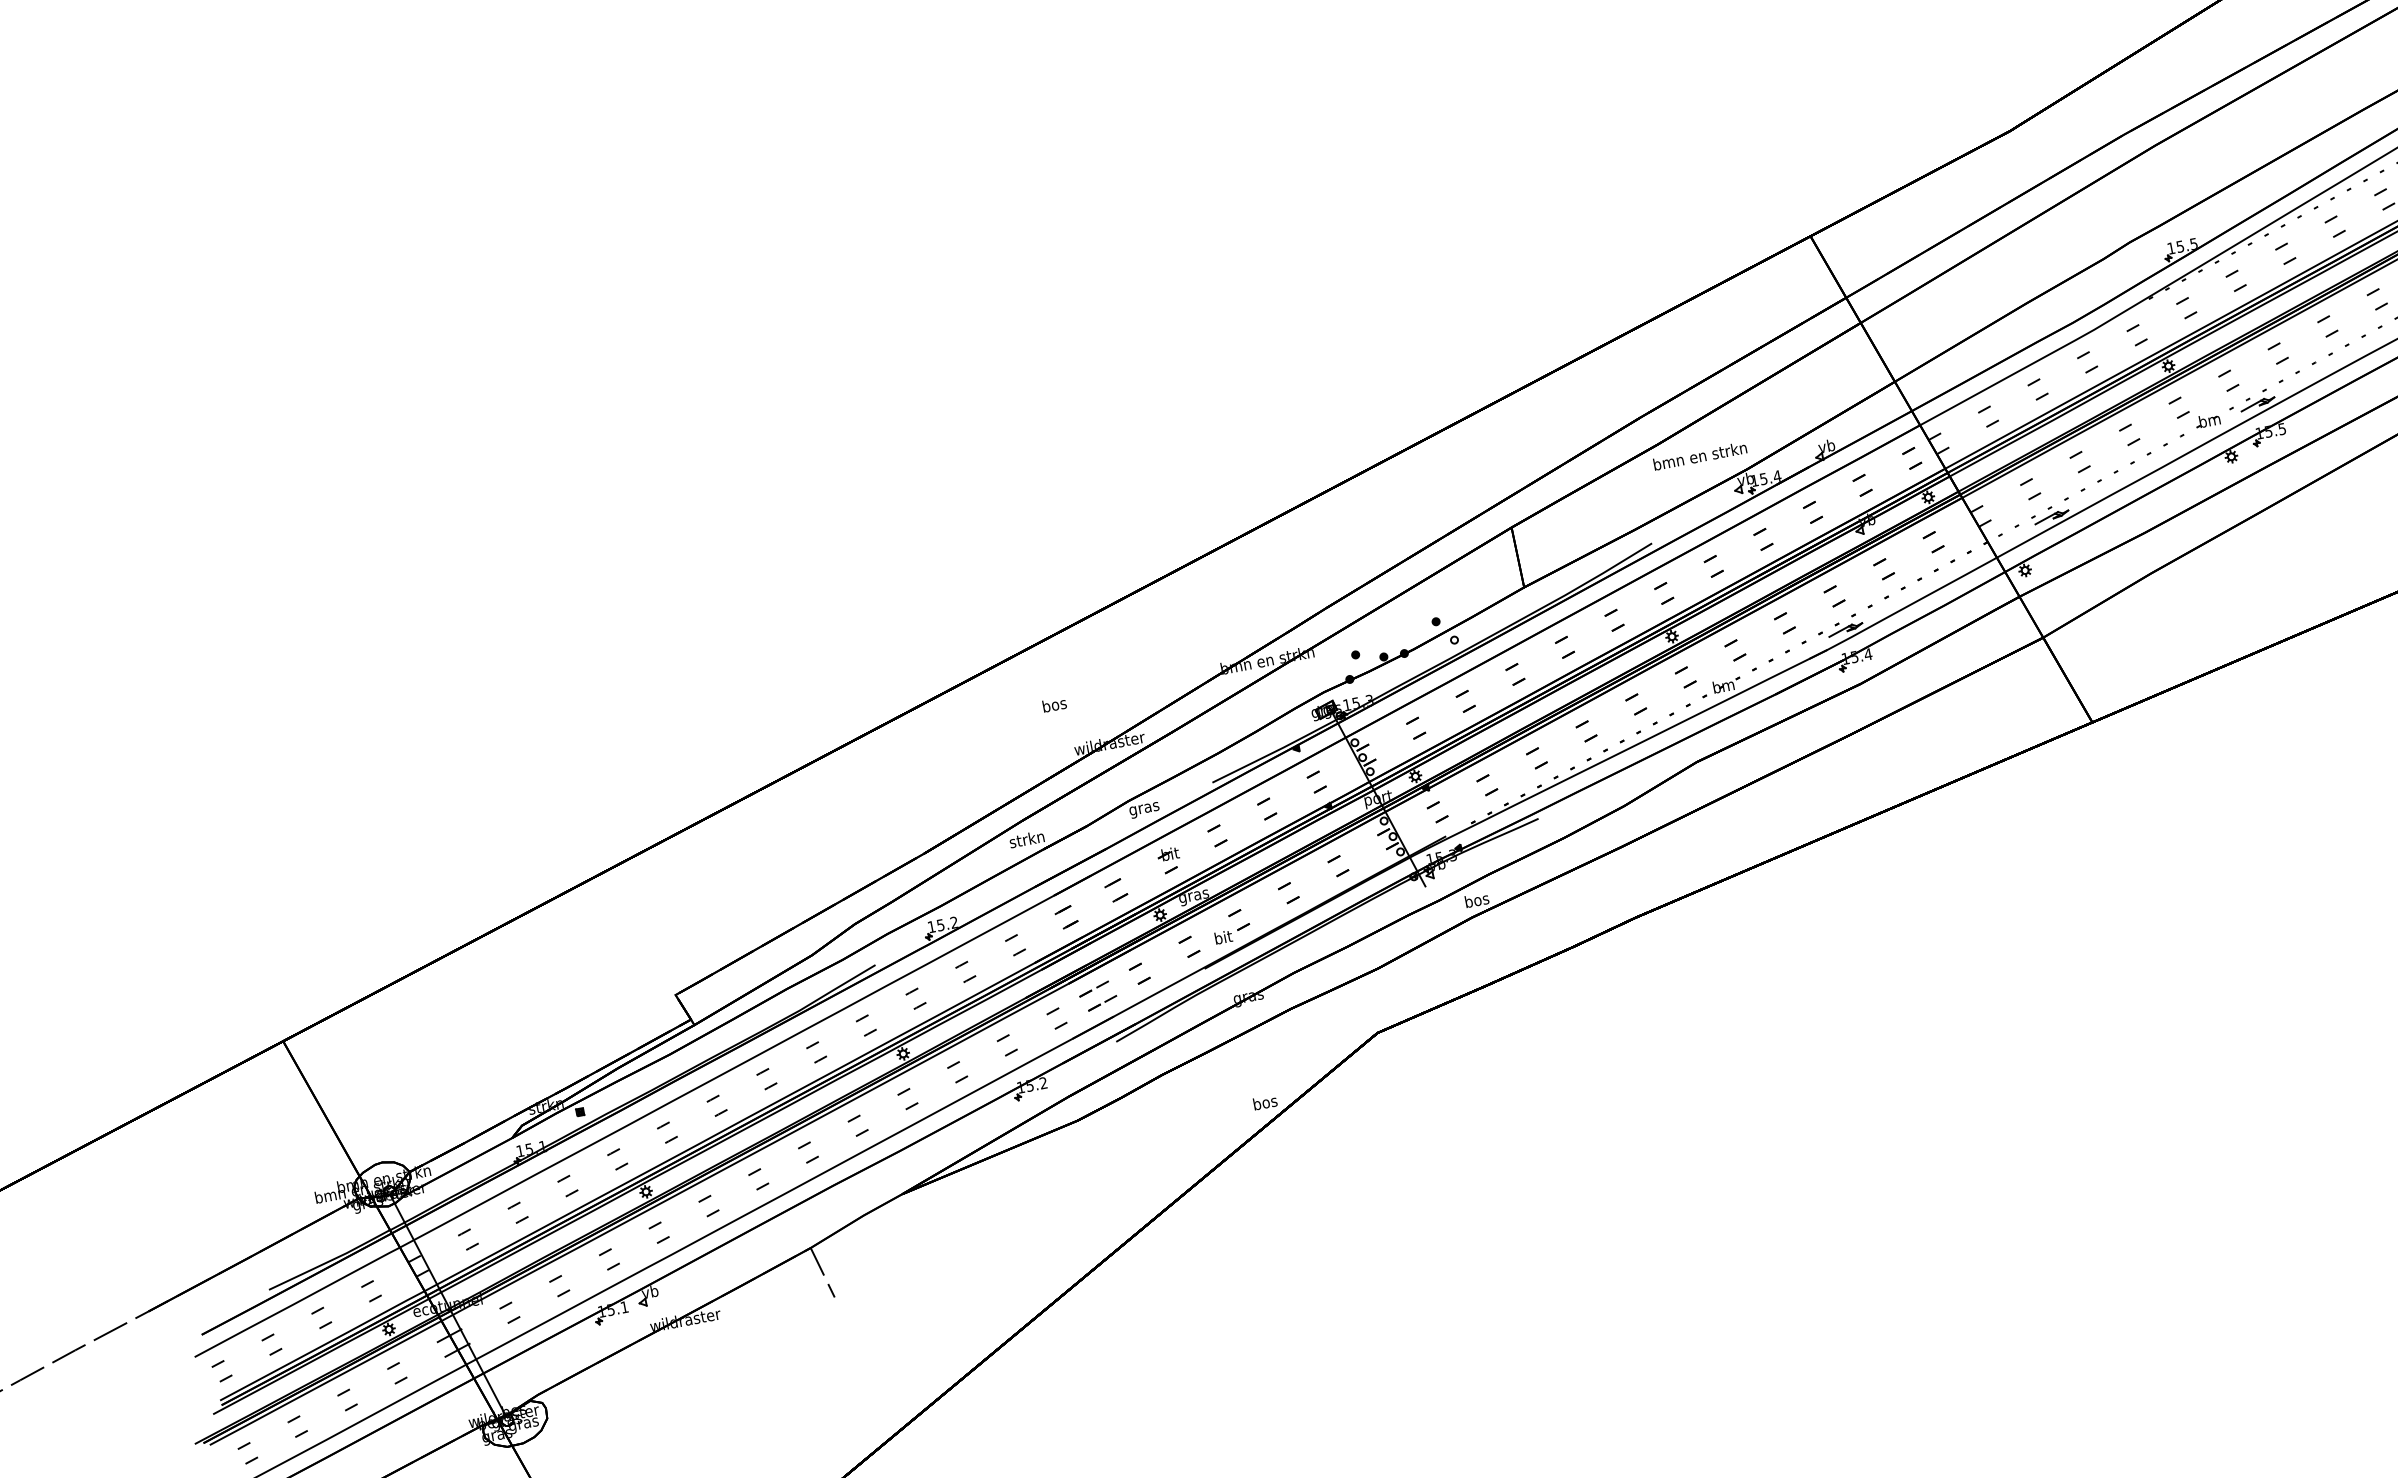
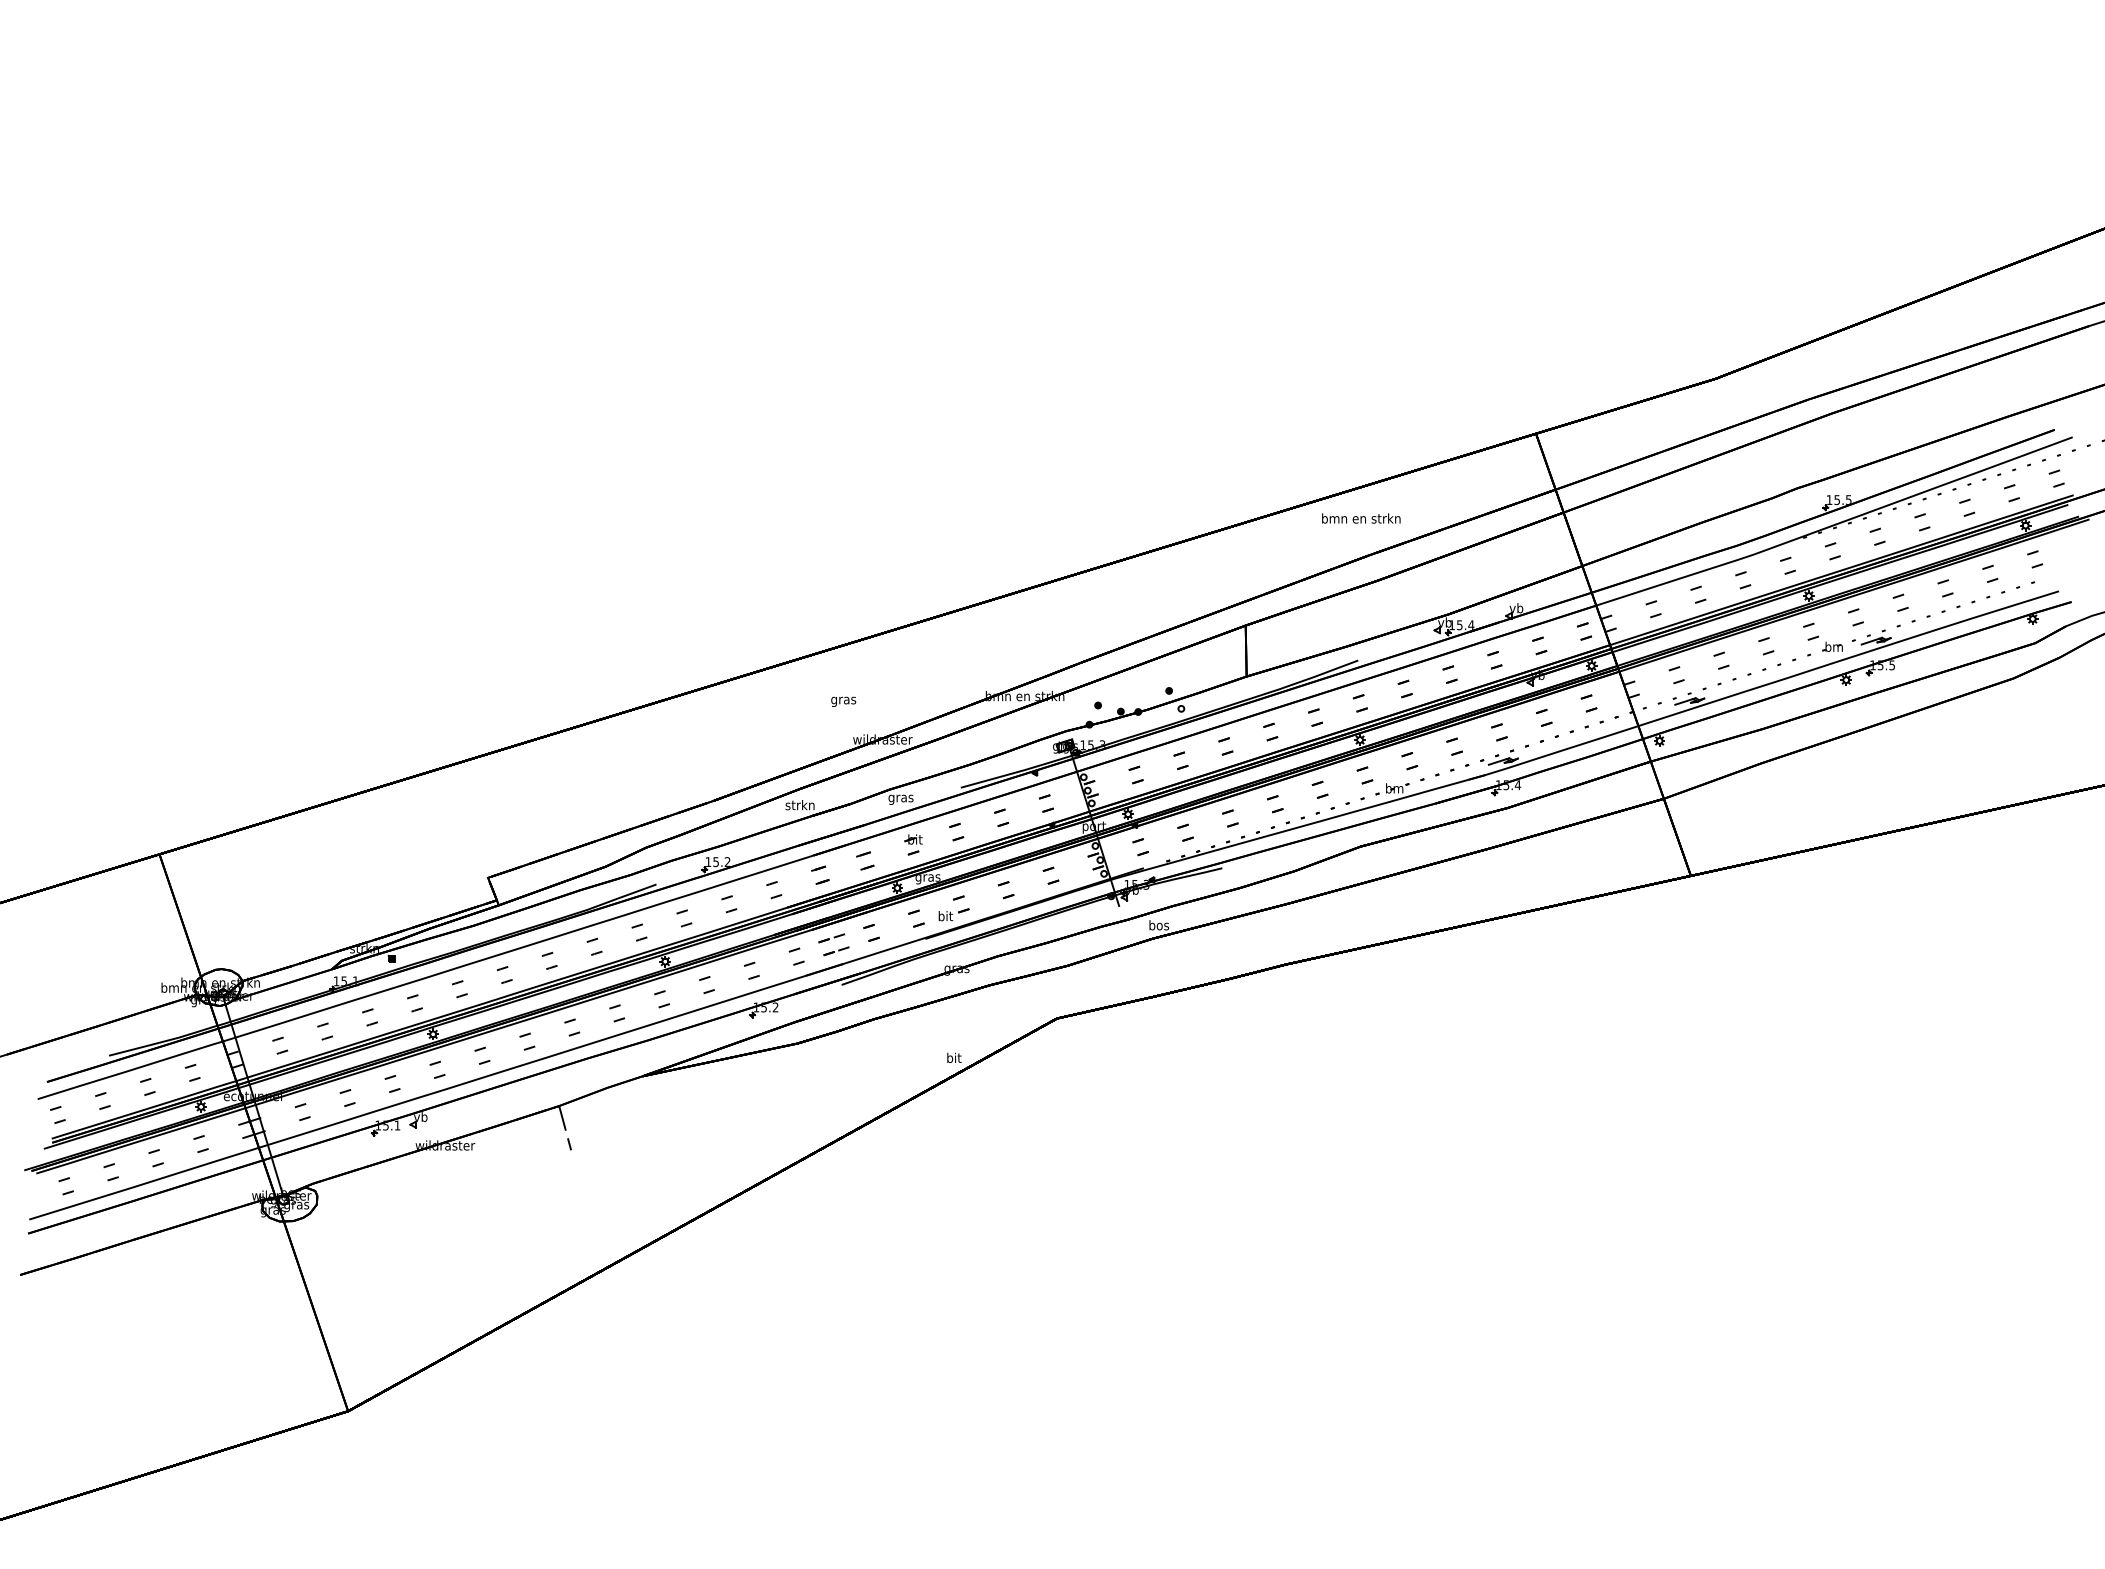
text: (1700, 456) -> (1361, 518), moved
text: (1054, 706) -> (843, 700), bos -> gras
text: (1265, 1101) -> (954, 1057), bos -> bit

